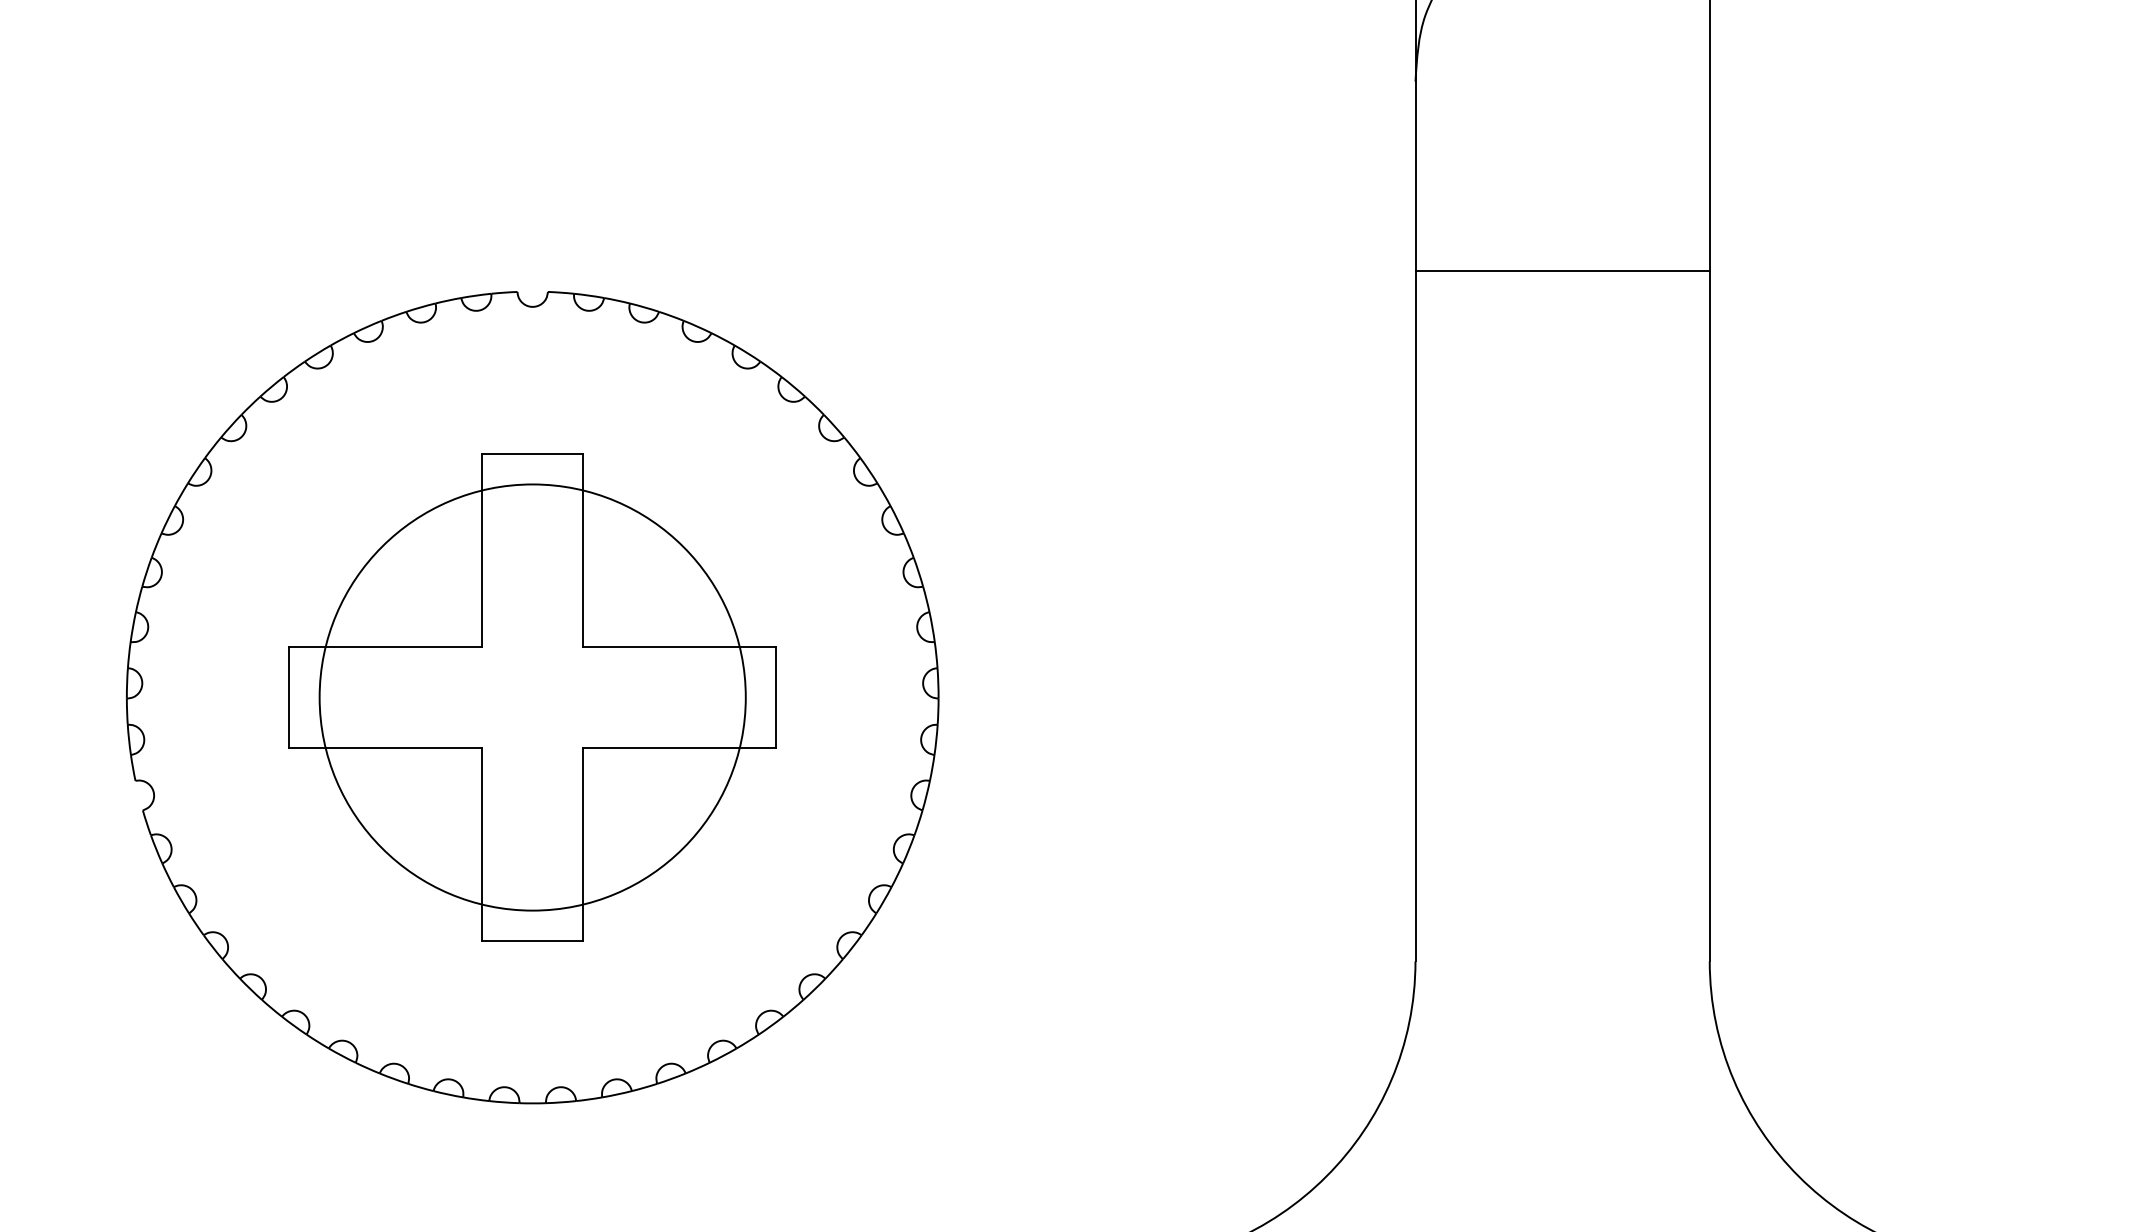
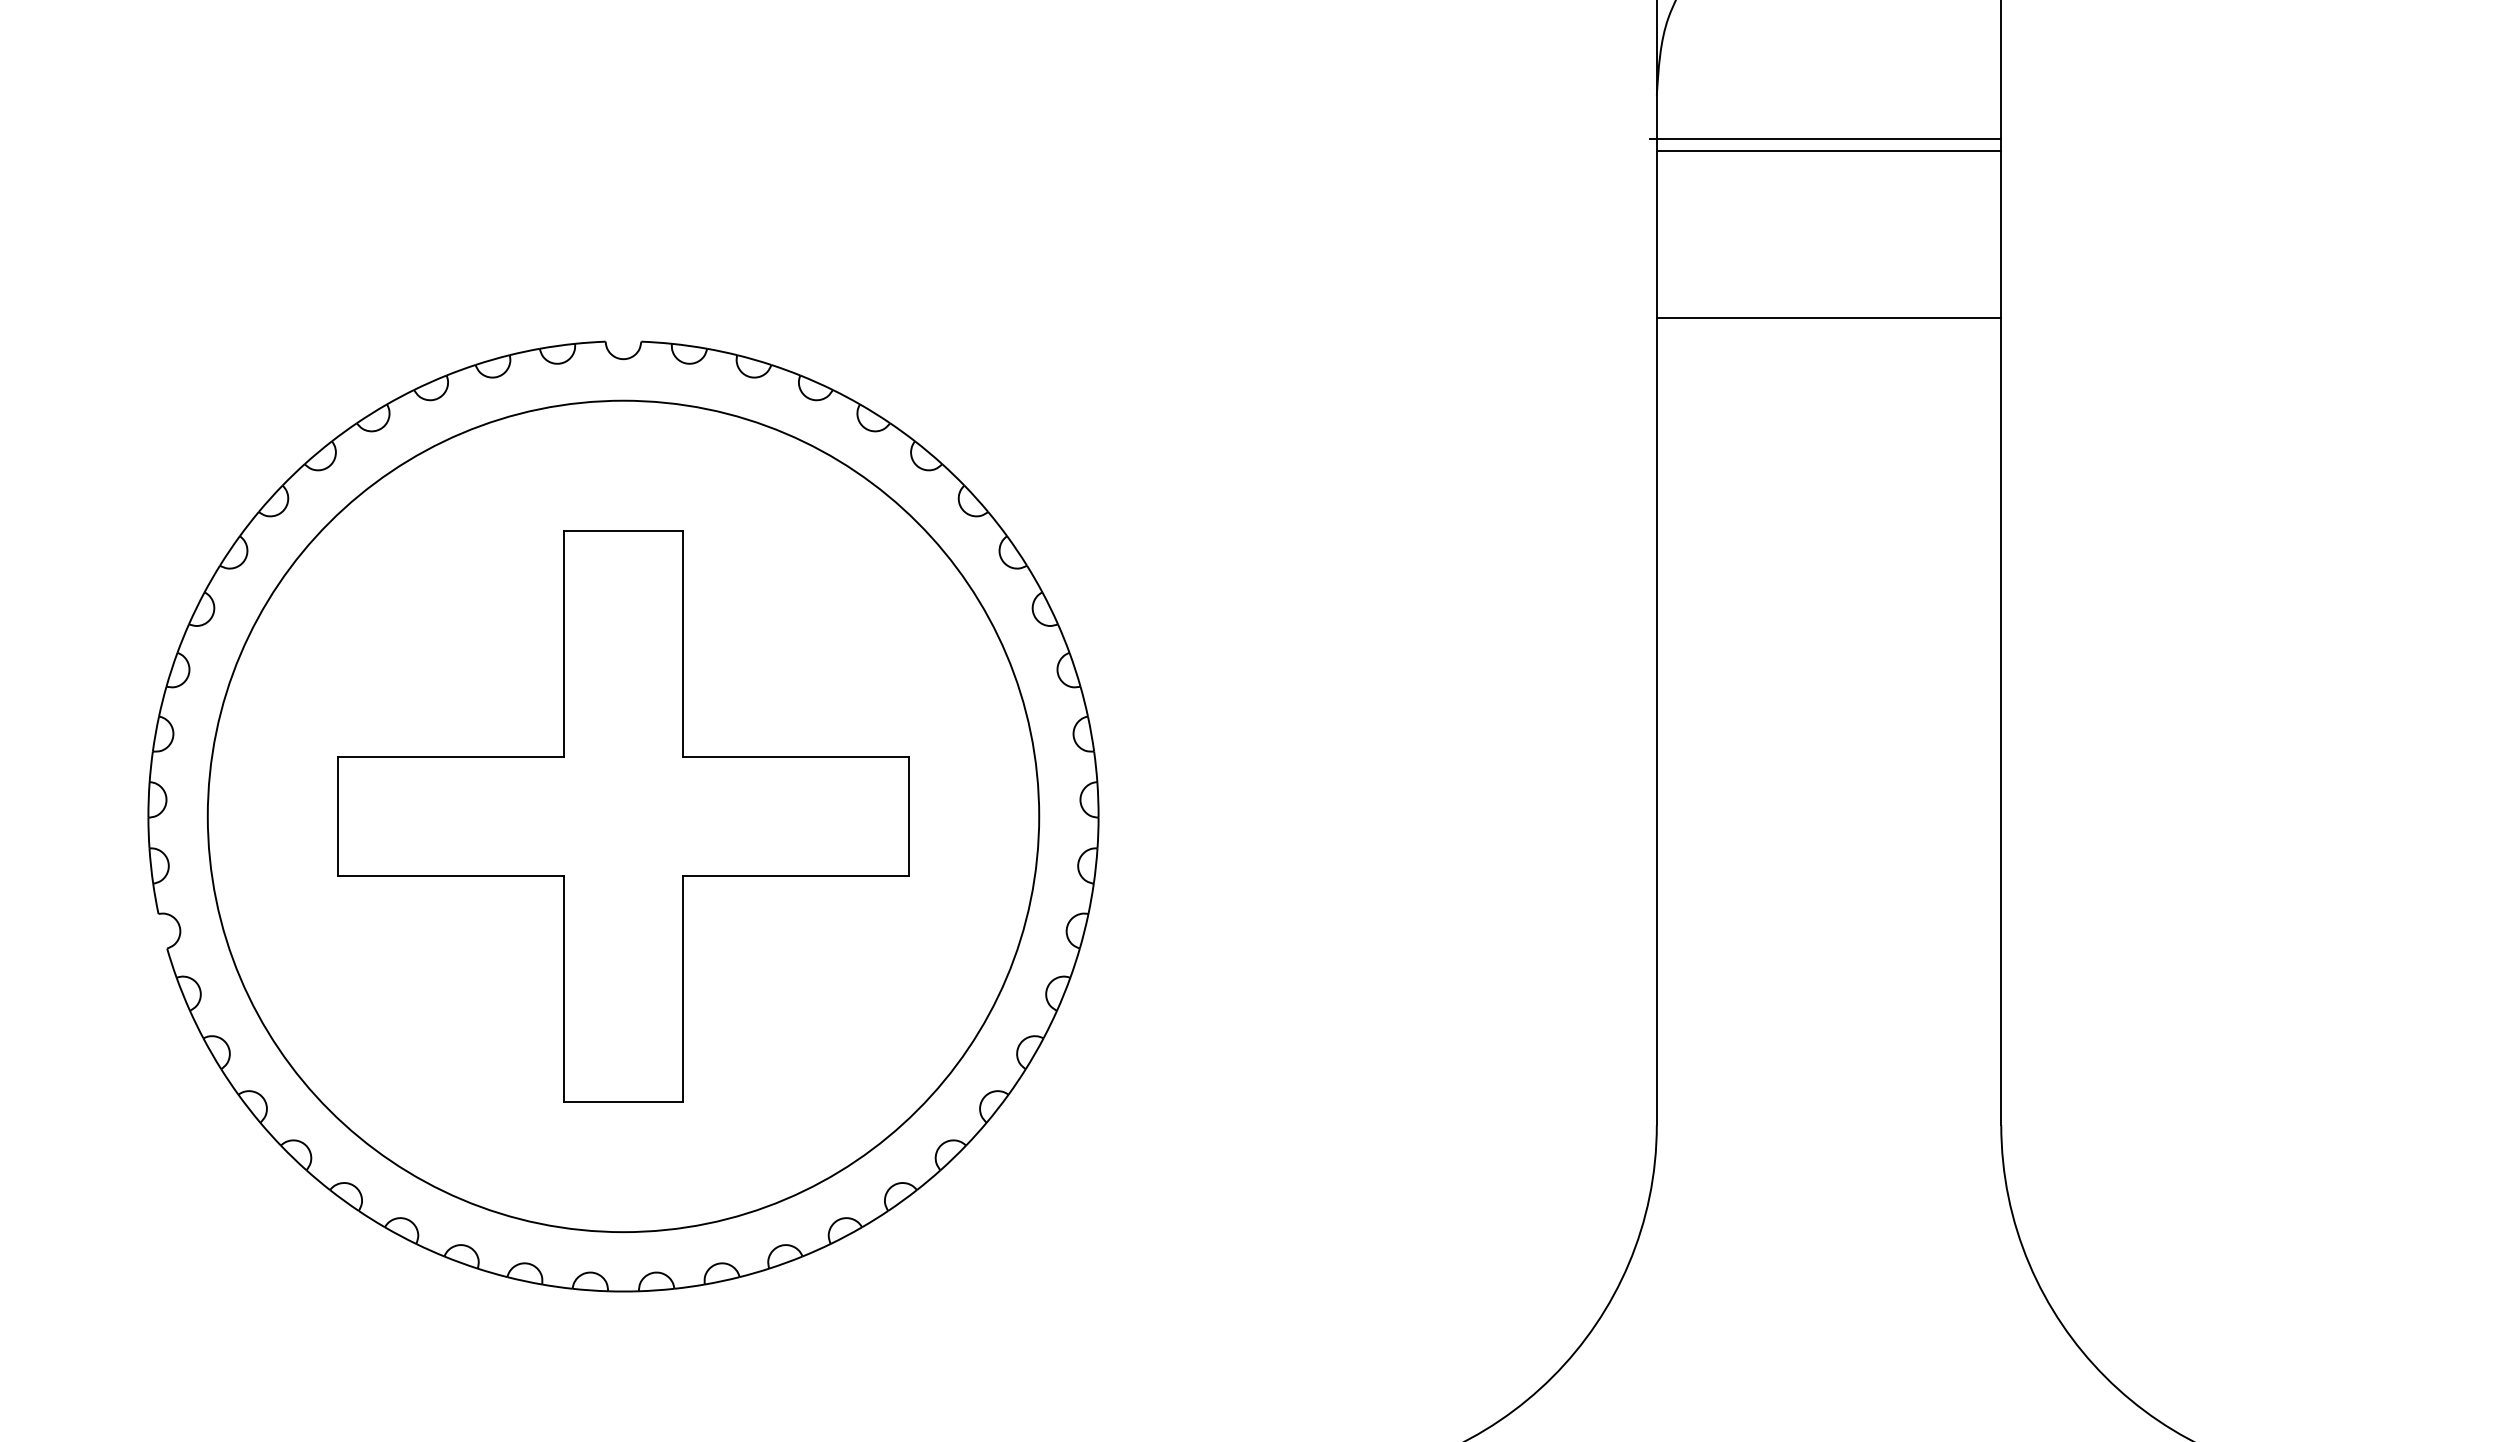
line: (1559, 119) -> (1825, 139), added
line: (1562, 129) -> (1828, 151), added
circle: (532, 697) -> (623, 816), size x1.67

